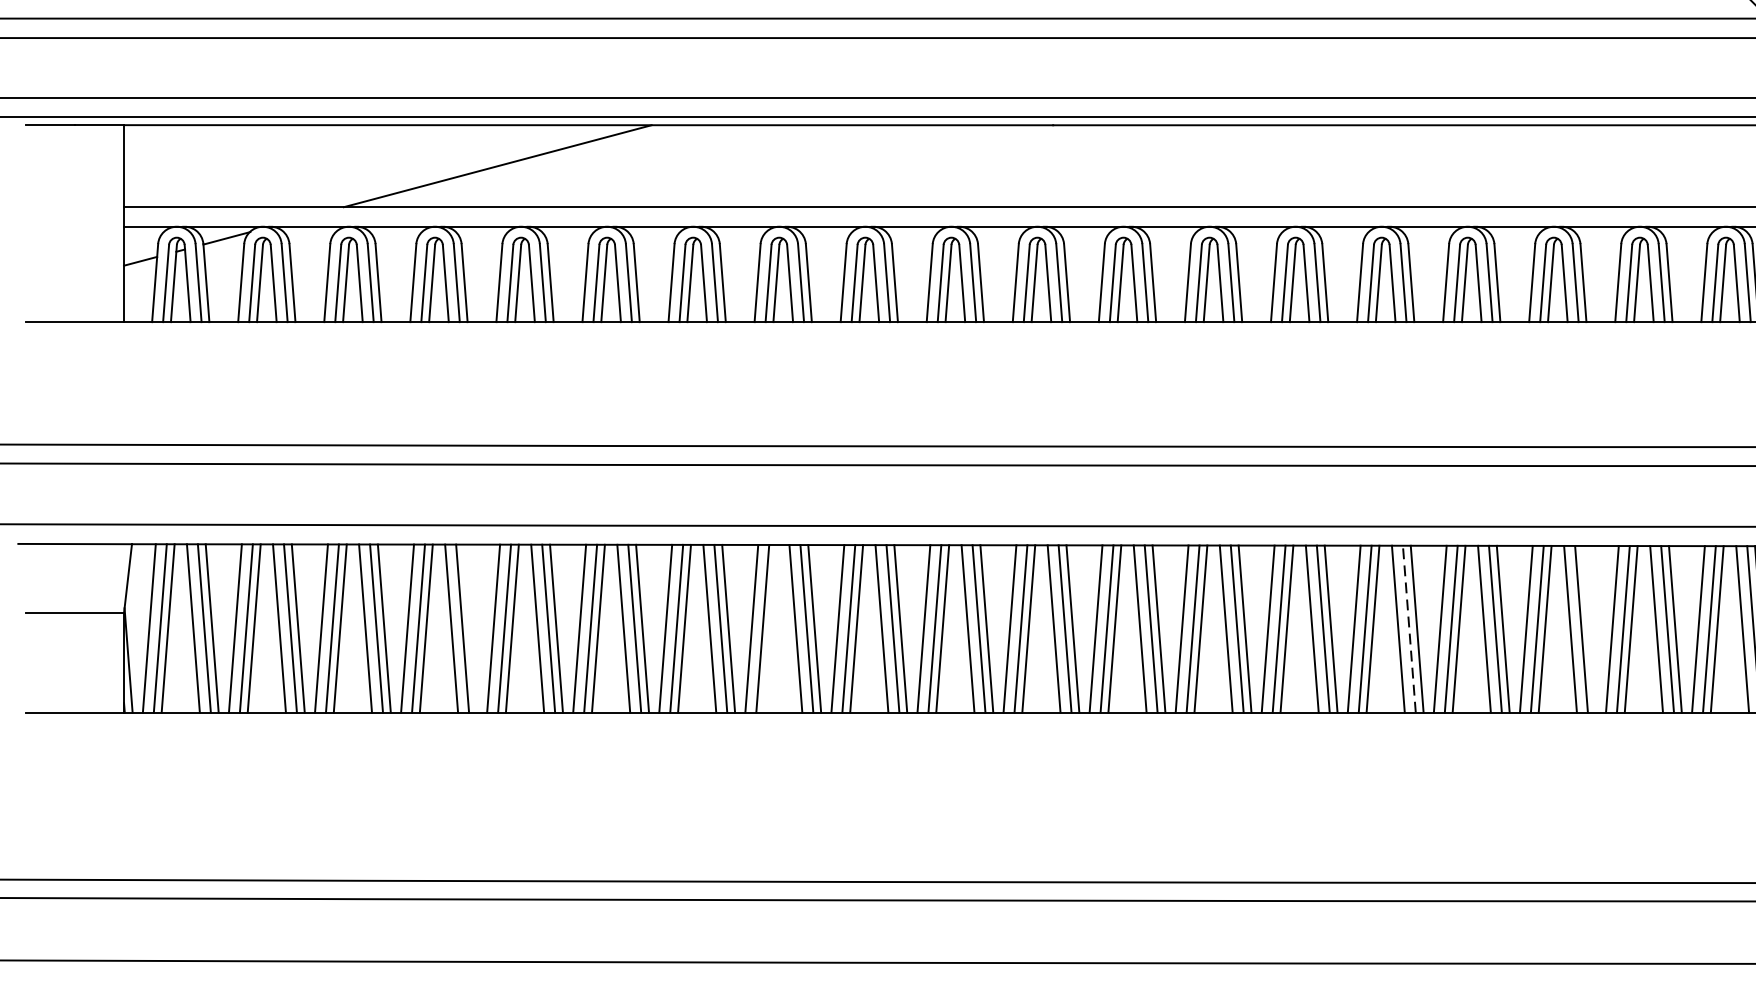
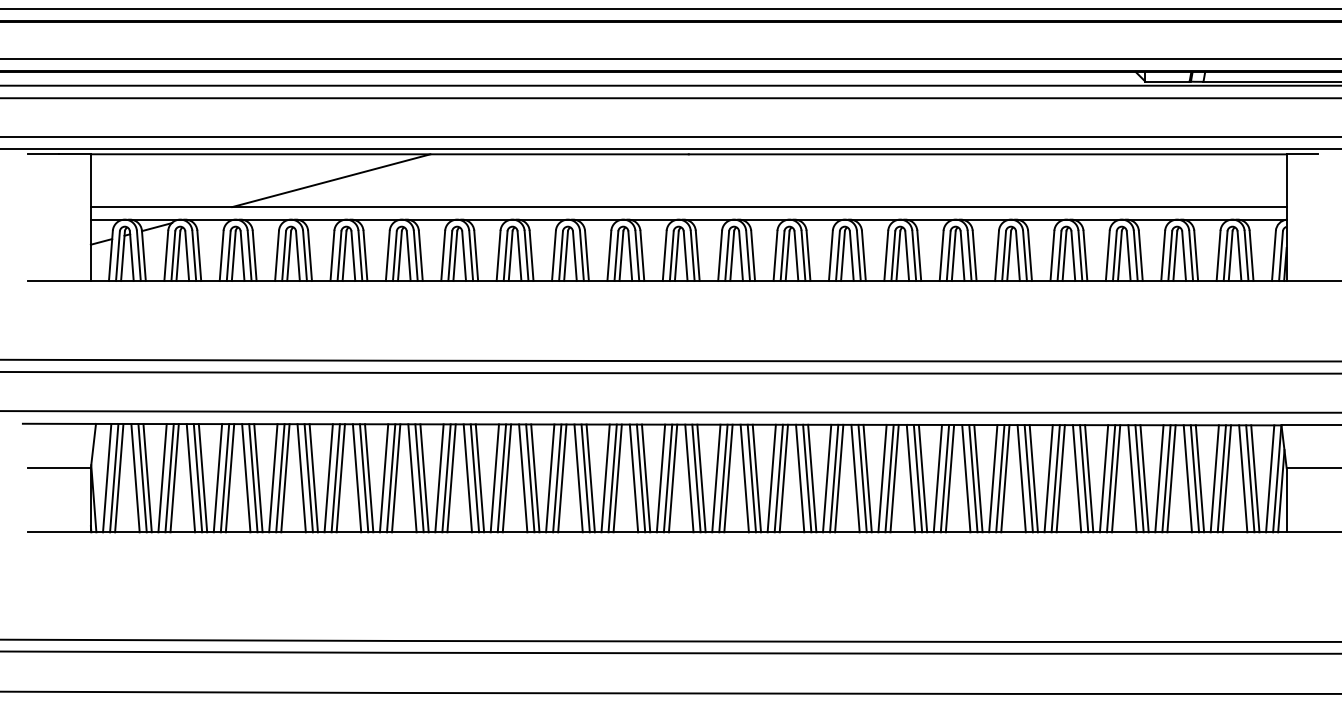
line: (469, 628) -> (313, 478), added
line: (769, 628) -> (506, 478), added
line: (1410, 628) -> (918, 478), dashed -> solid
line: (1588, 628) -> (1033, 478), added

